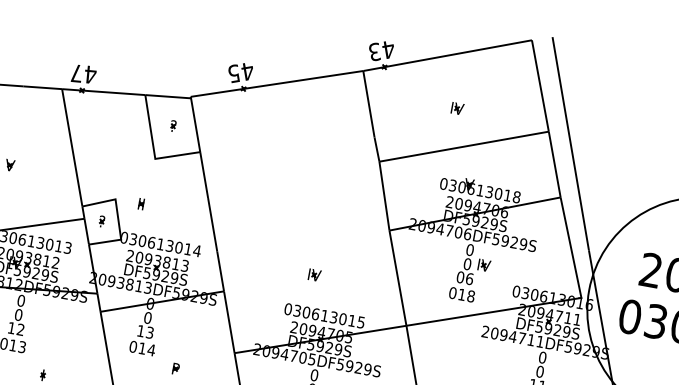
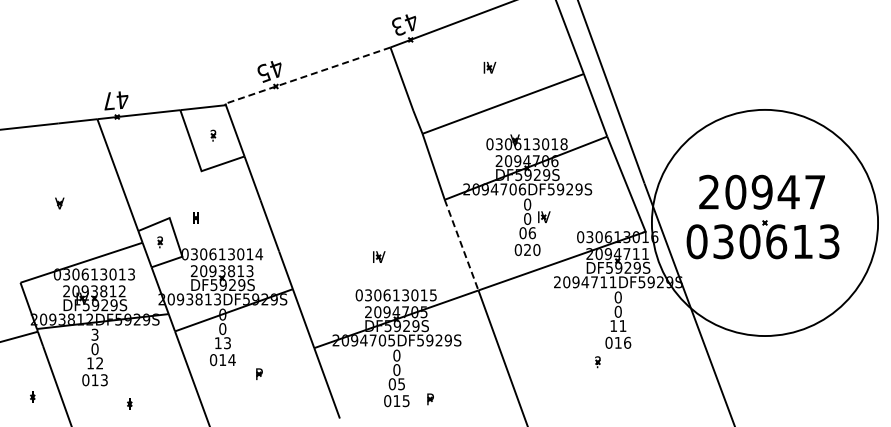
line: (276, 83) -> (307, 75), solid -> dashed
line: (397, 278) -> (461, 245), solid -> dashed
text: (466, 295) -> (532, 249), 018 -> 020
text: (20, 300) -> (94, 334), 0 -> 3

